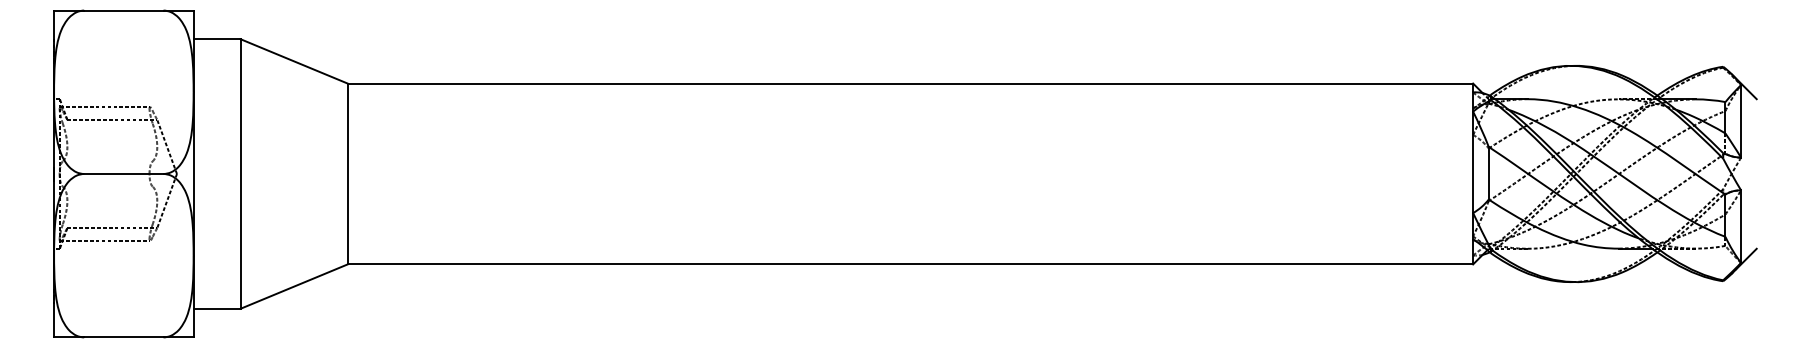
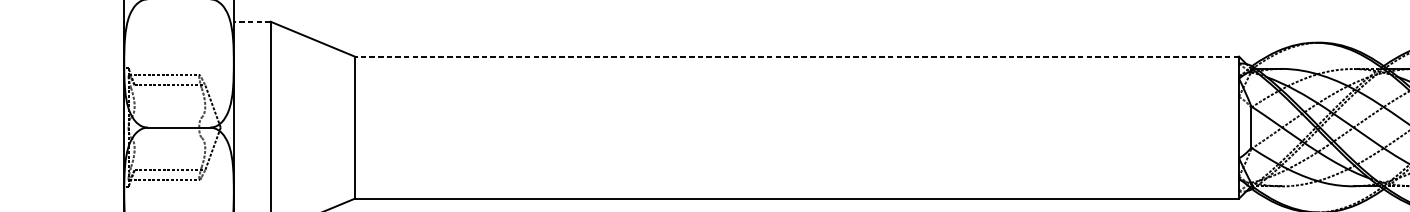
line: (216, 39) -> (251, 22), solid -> dashed
line: (910, 83) -> (797, 56), solid -> dashed

